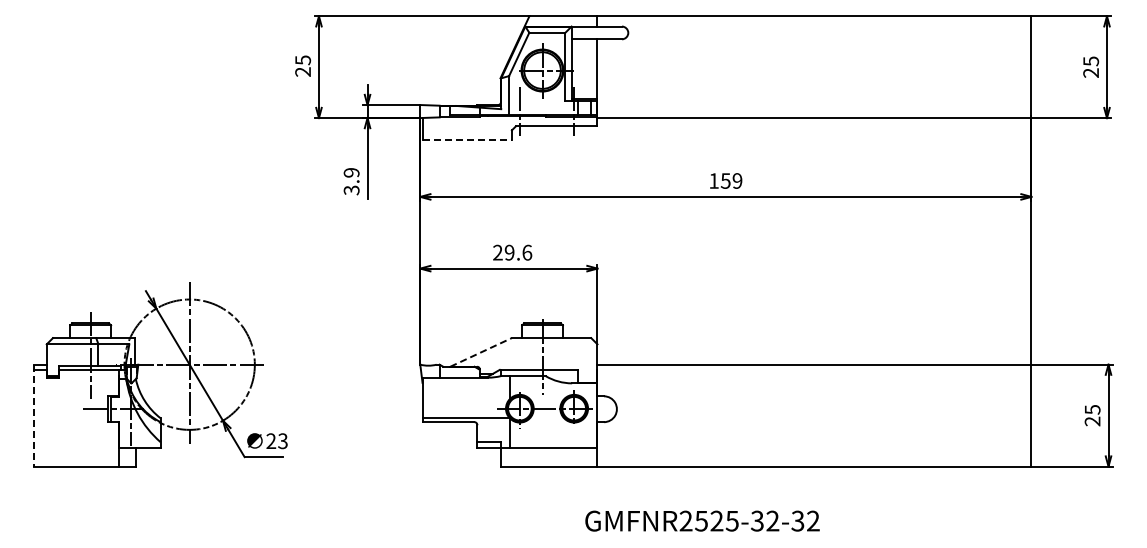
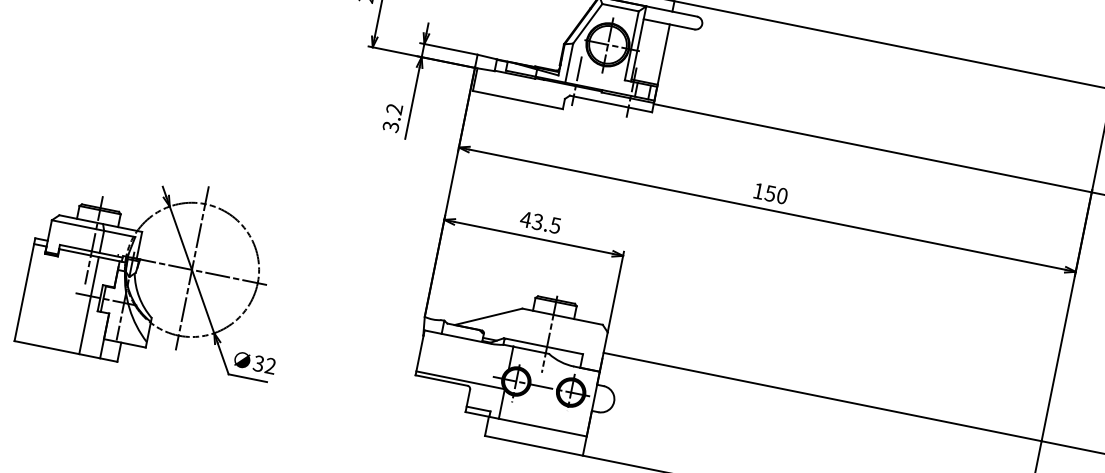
line: (467, 140) -> (518, 100), dashed -> solid
text: (351, 172) -> (394, 108), 3.9 -> 3.2
text: (737, 180) -> (782, 195), 159 -> 150
text: (512, 252) -> (540, 222), 29.6 -> 43.5
line: (481, 352) -> (489, 316), dashed -> solid
line: (34, 415) -> (25, 289), dashed -> solid
line: (98, 418) -> (89, 305), added
text: (276, 441) -> (264, 365), 23 -> 32

